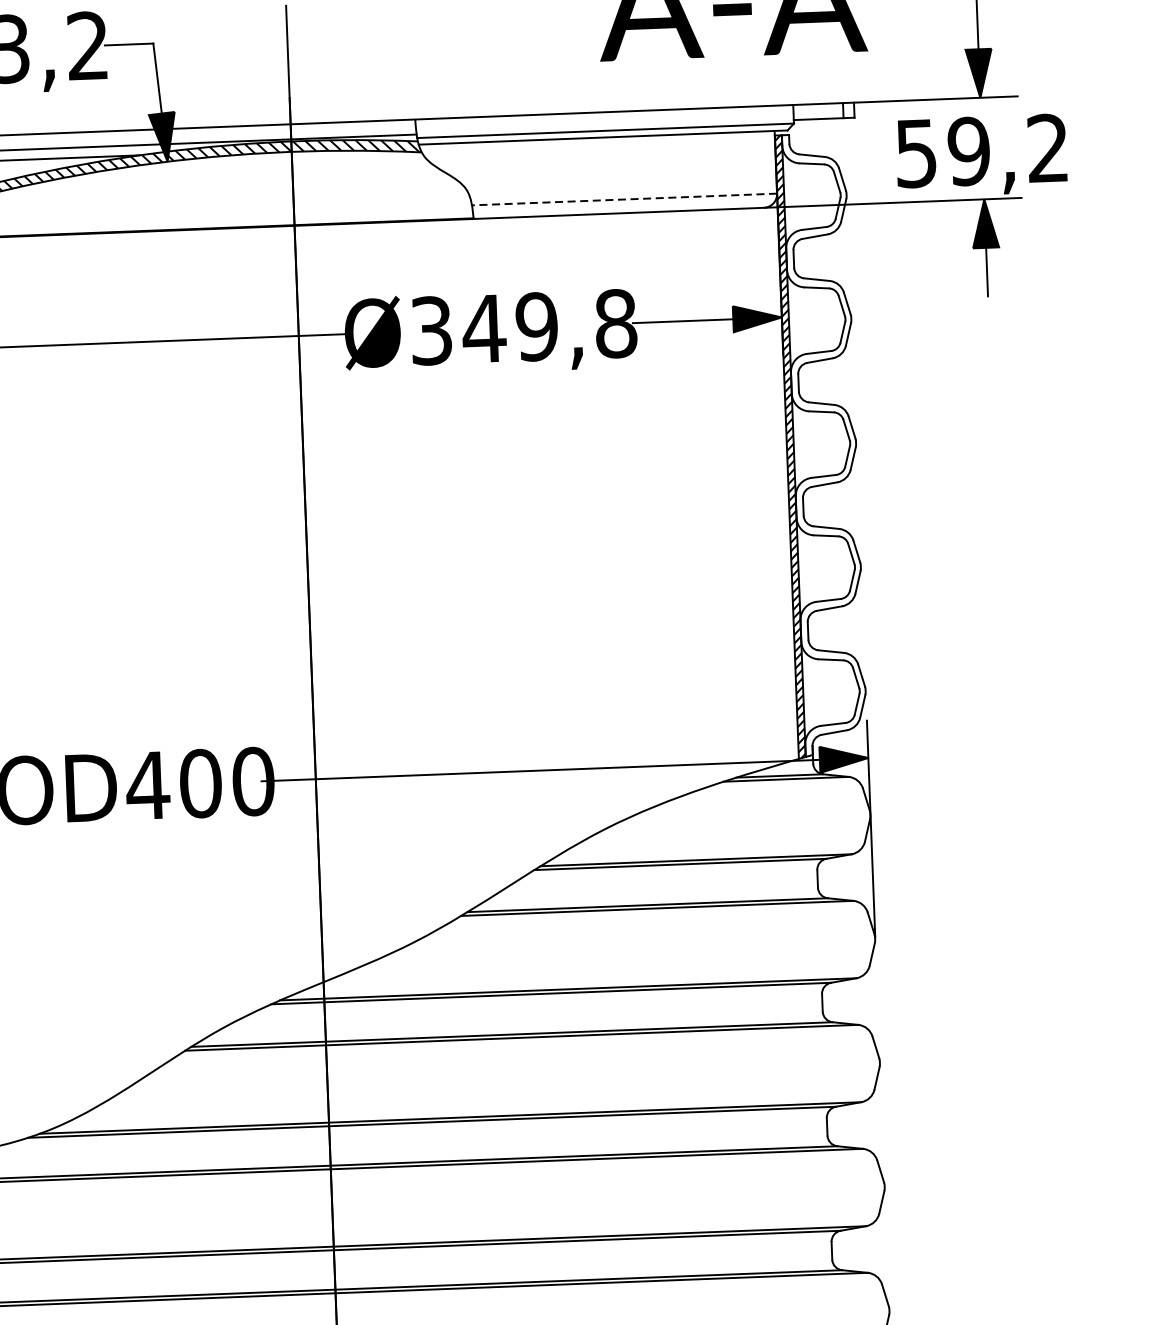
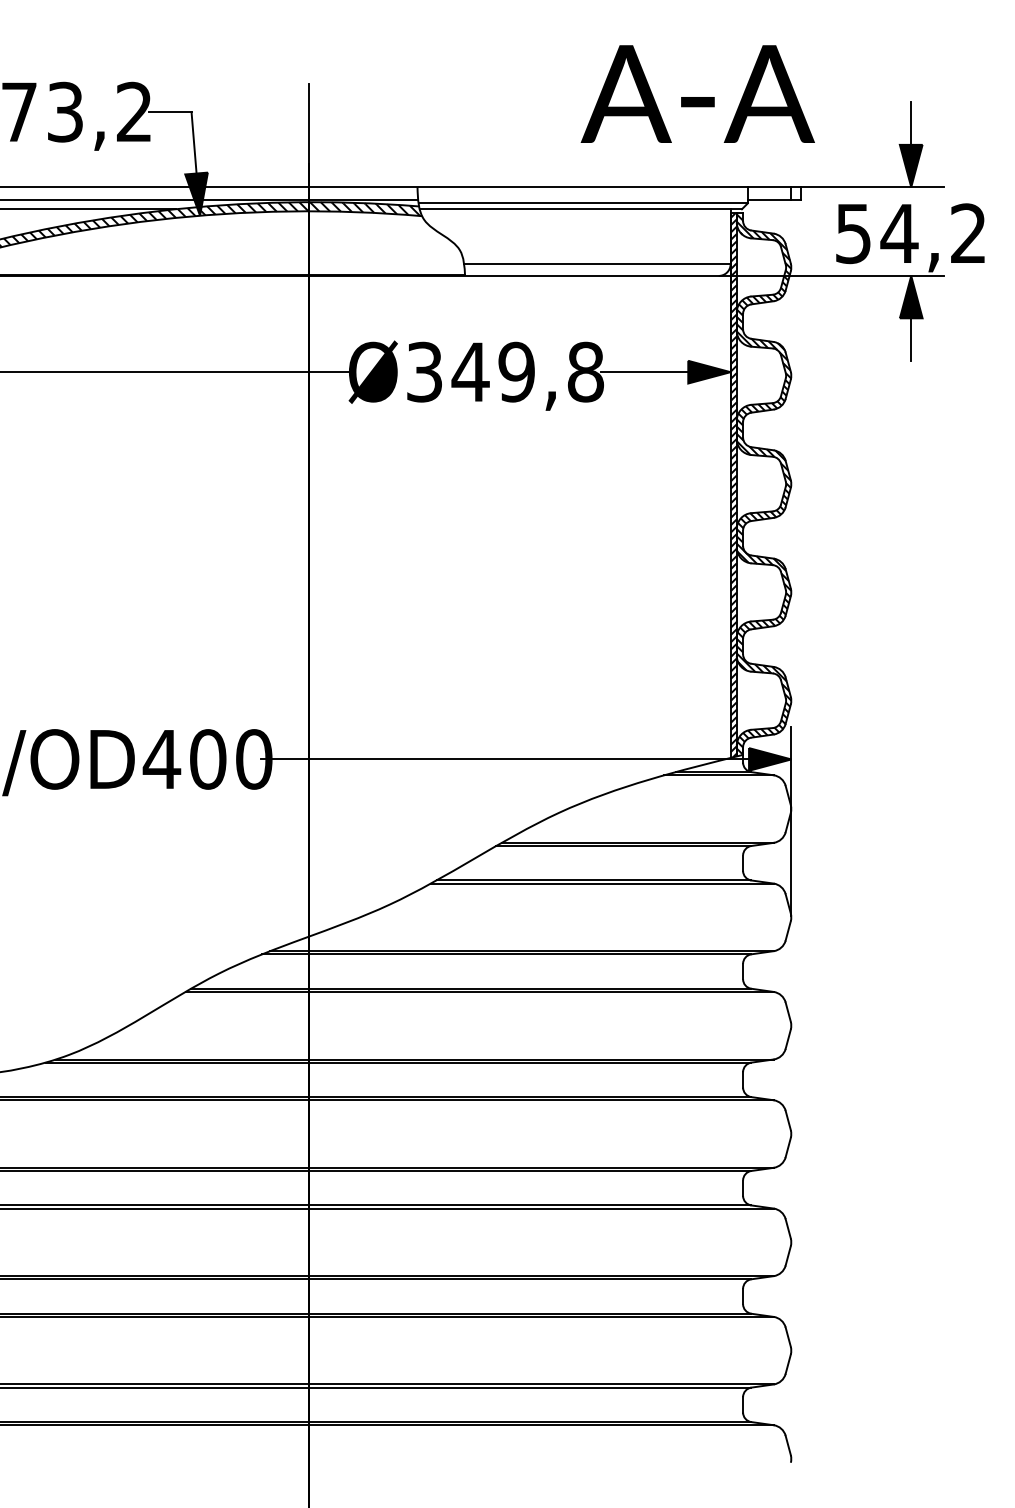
text: (968, 151) -> (899, 233), 59,2 -> 54,2
line: (623, 200) -> (596, 264), dashed -> solid
hatch: (824, 444) -> (763, 484), added

